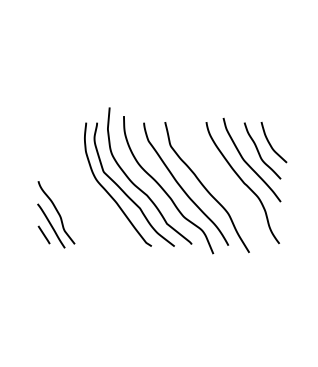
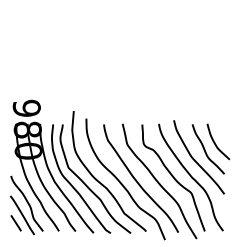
part: (86, 170) -> (53, 166), added
curve: (222, 183) -> (173, 177), added

